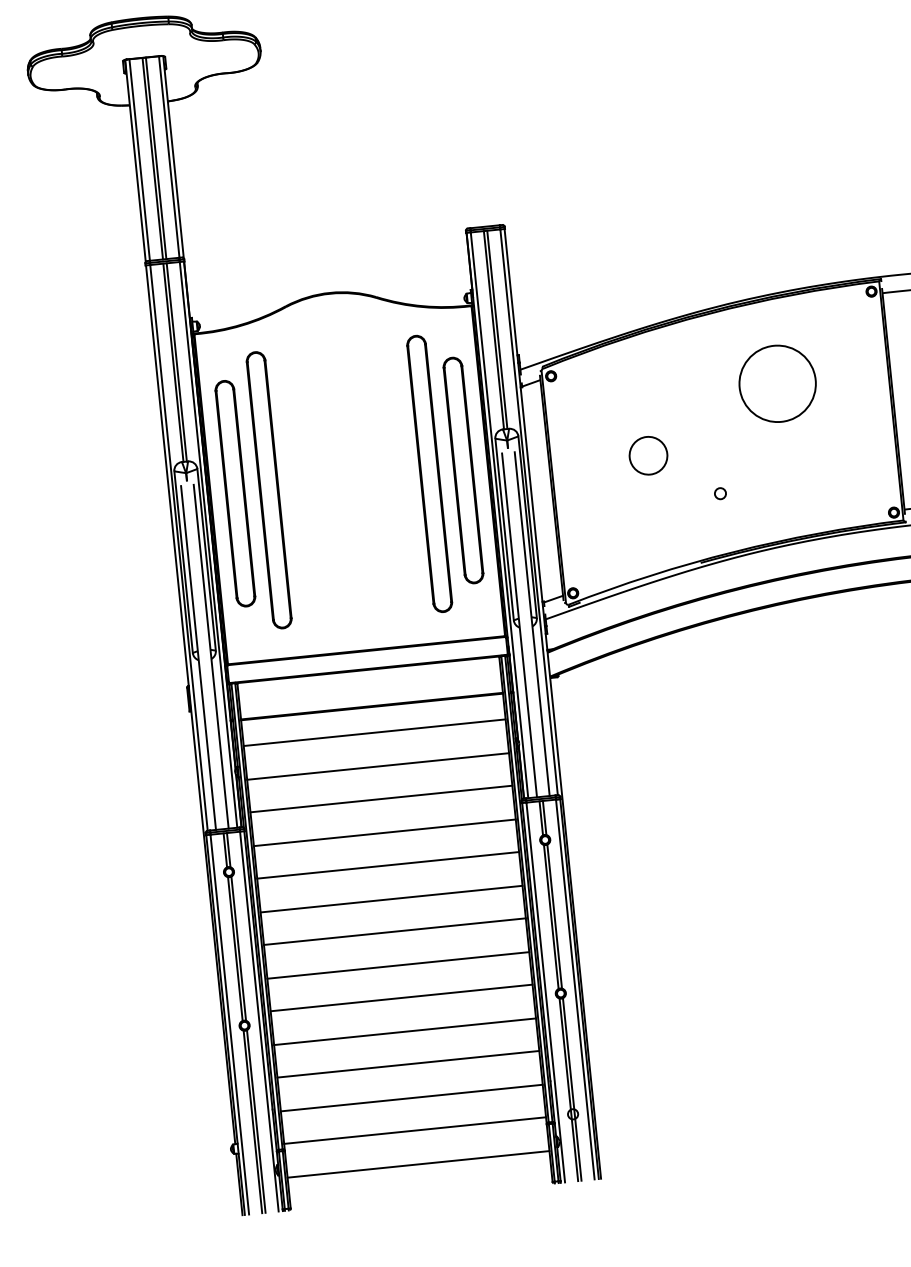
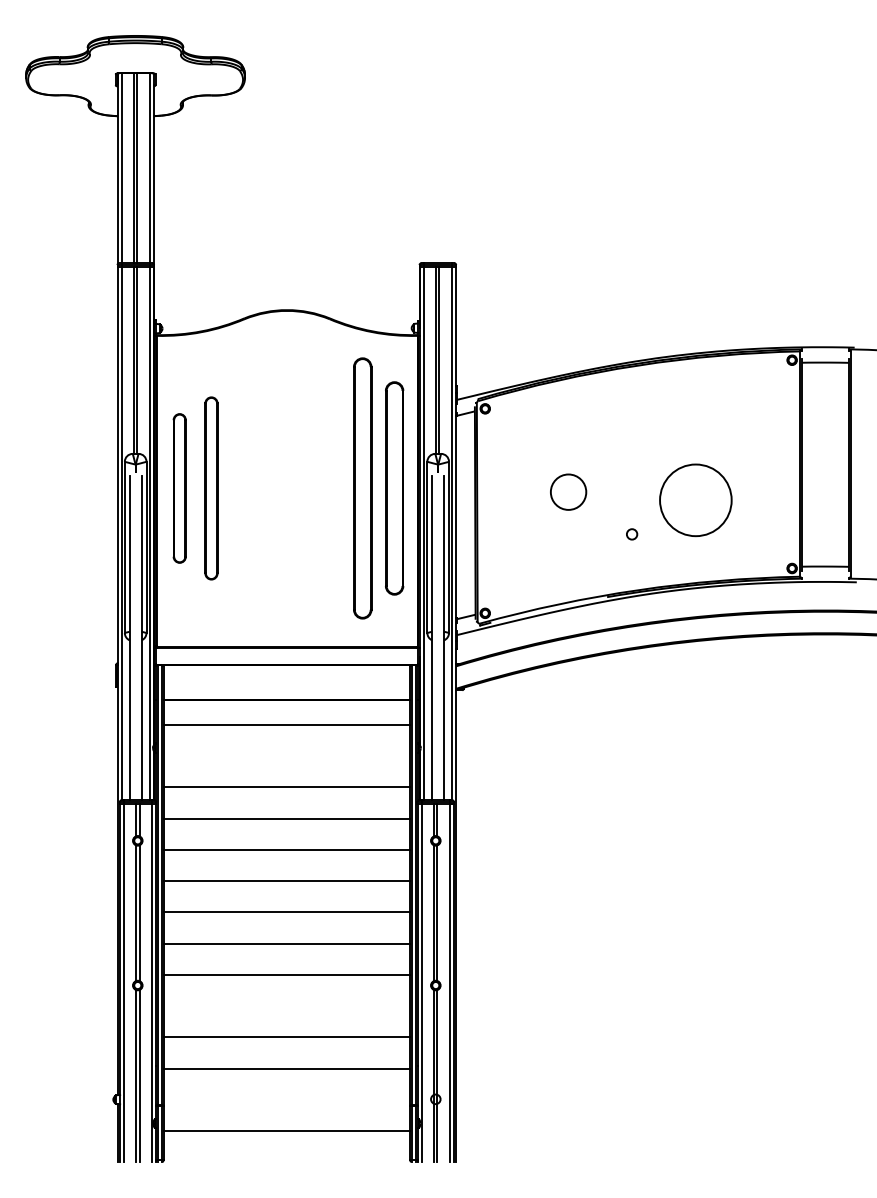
circle: (777, 384) -> (695, 500), moved
part: (269, 490) -> (211, 488), size x0.7
part: (235, 493) -> (179, 488), size x0.7
line: (377, 766) -> (286, 756), removed
line: (404, 1031) -> (286, 1006), removed
line: (414, 1130) -> (286, 1099), removed

